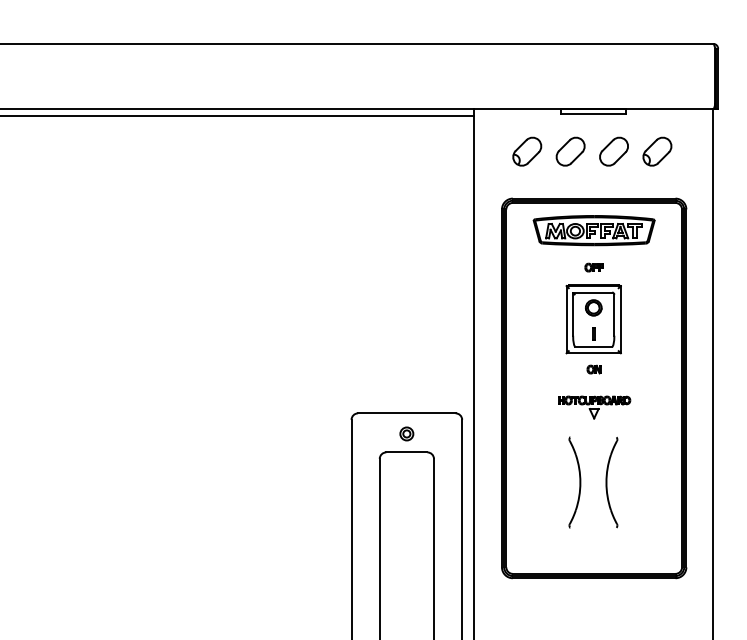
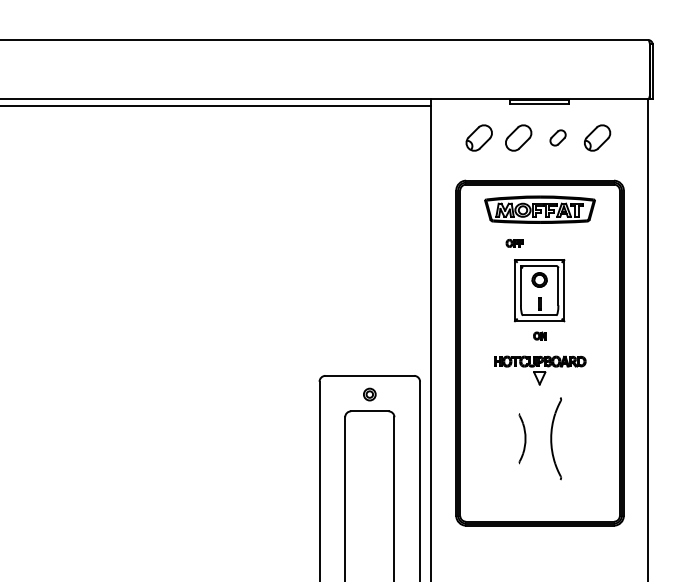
part: (613, 151) -> (557, 137), size x0.6
part: (593, 267) -> (513, 243), moved
part: (594, 407) -> (540, 370), size x1.4
part: (574, 482) -> (522, 438), size x0.6

